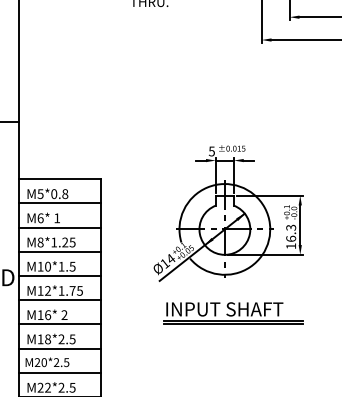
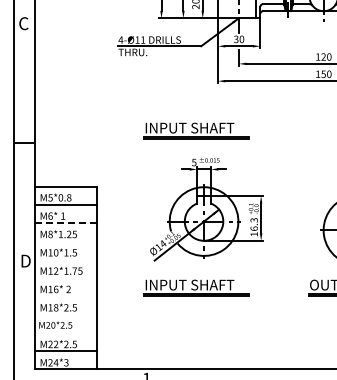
part: (233, 105) -> (196, 130), added
part: (228, 213) -> (206, 209), moved
line: (60, 228) -> (65, 223), solid -> dashed
line: (60, 251) -> (65, 241), removed
line: (60, 275) -> (65, 259), removed
line: (60, 300) -> (65, 278), removed
line: (60, 324) -> (65, 296), removed
line: (60, 348) -> (65, 314), removed
line: (60, 373) -> (65, 333), removed

